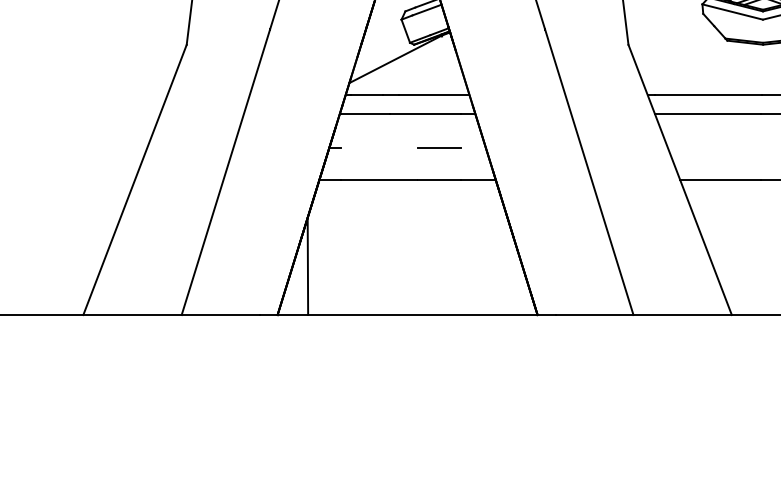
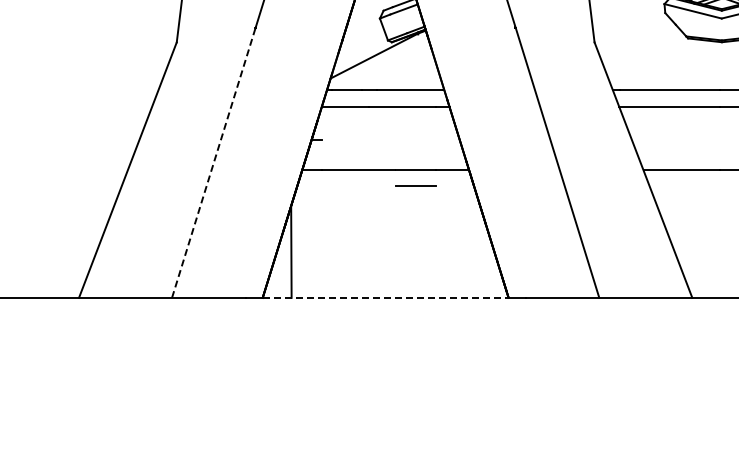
line: (439, 147) -> (415, 185), moved
line: (225, 171) -> (213, 162), solid -> dashed
line: (407, 314) -> (385, 297), solid -> dashed

